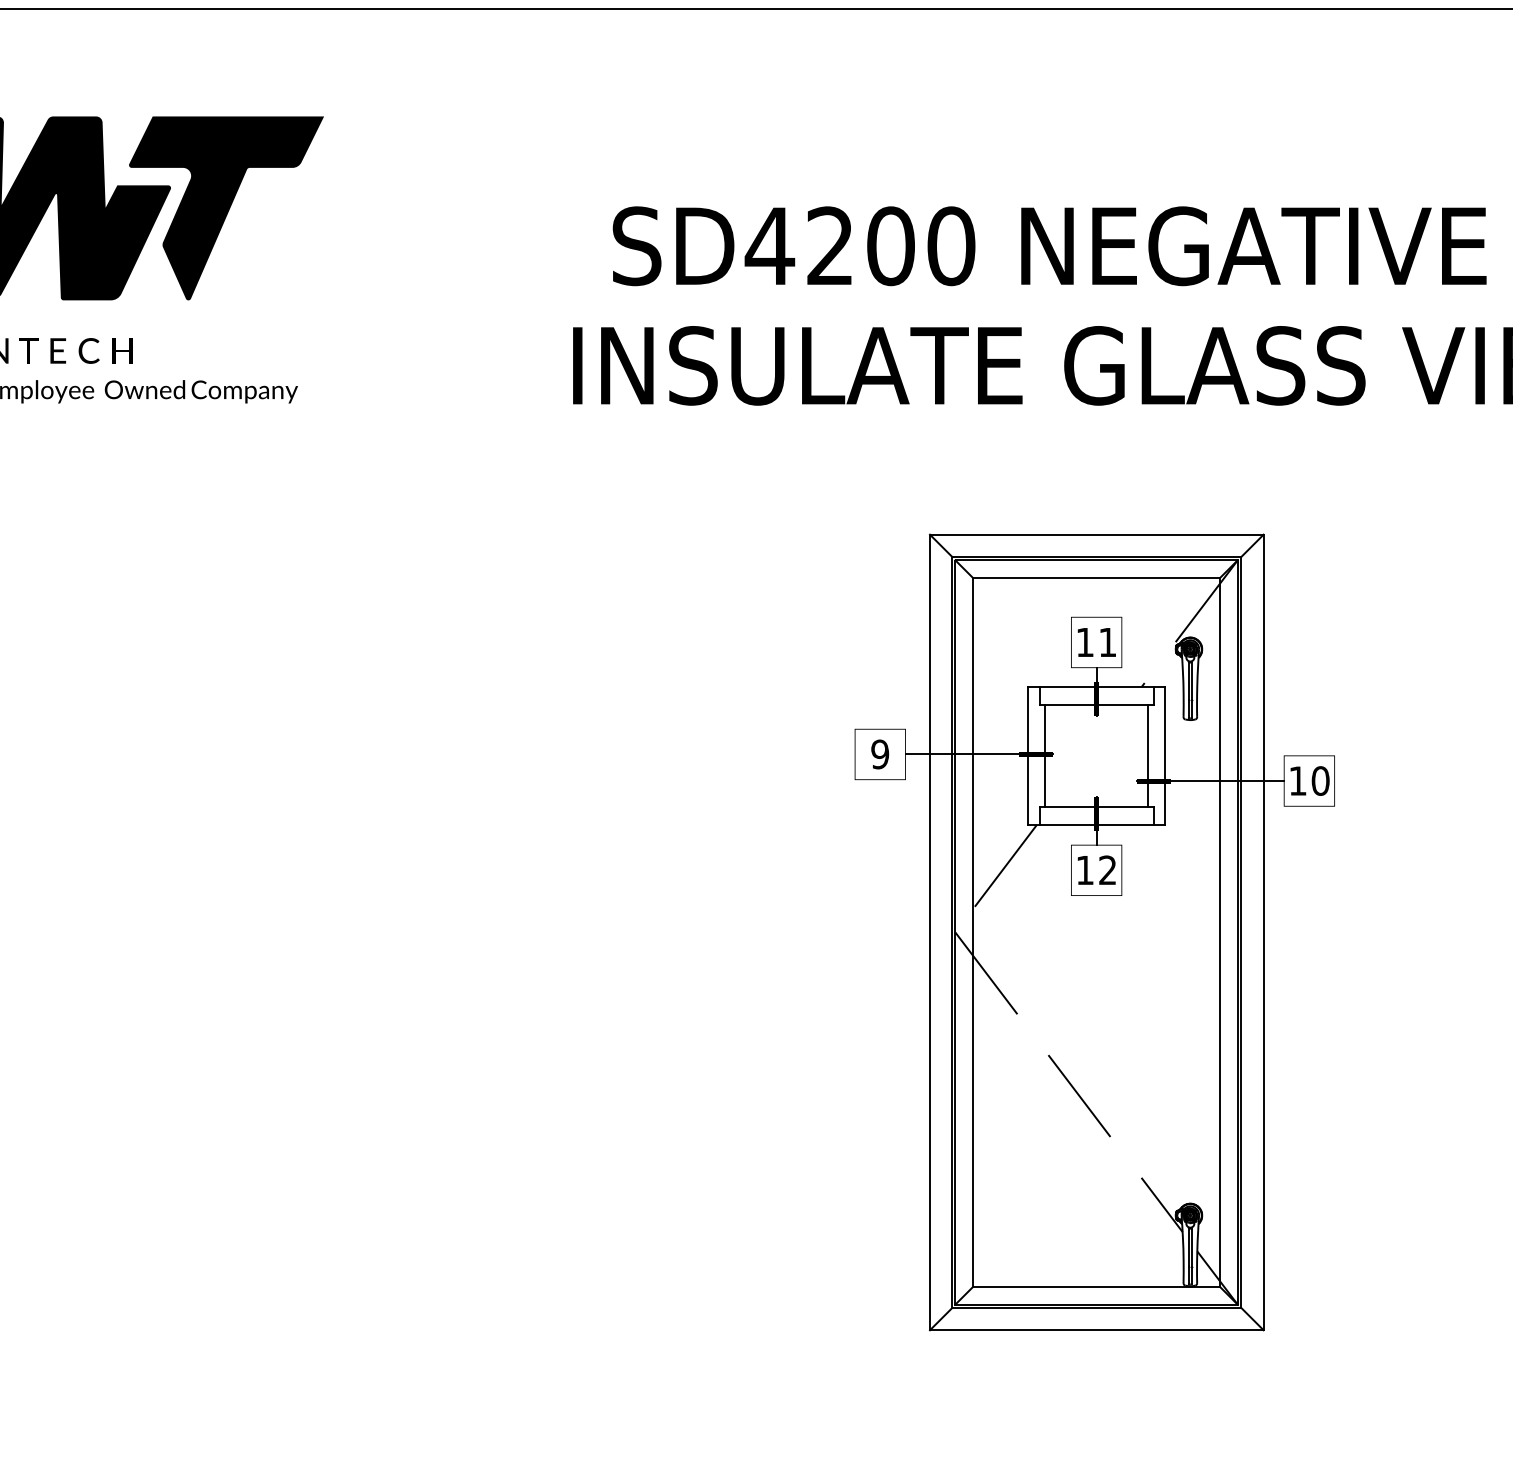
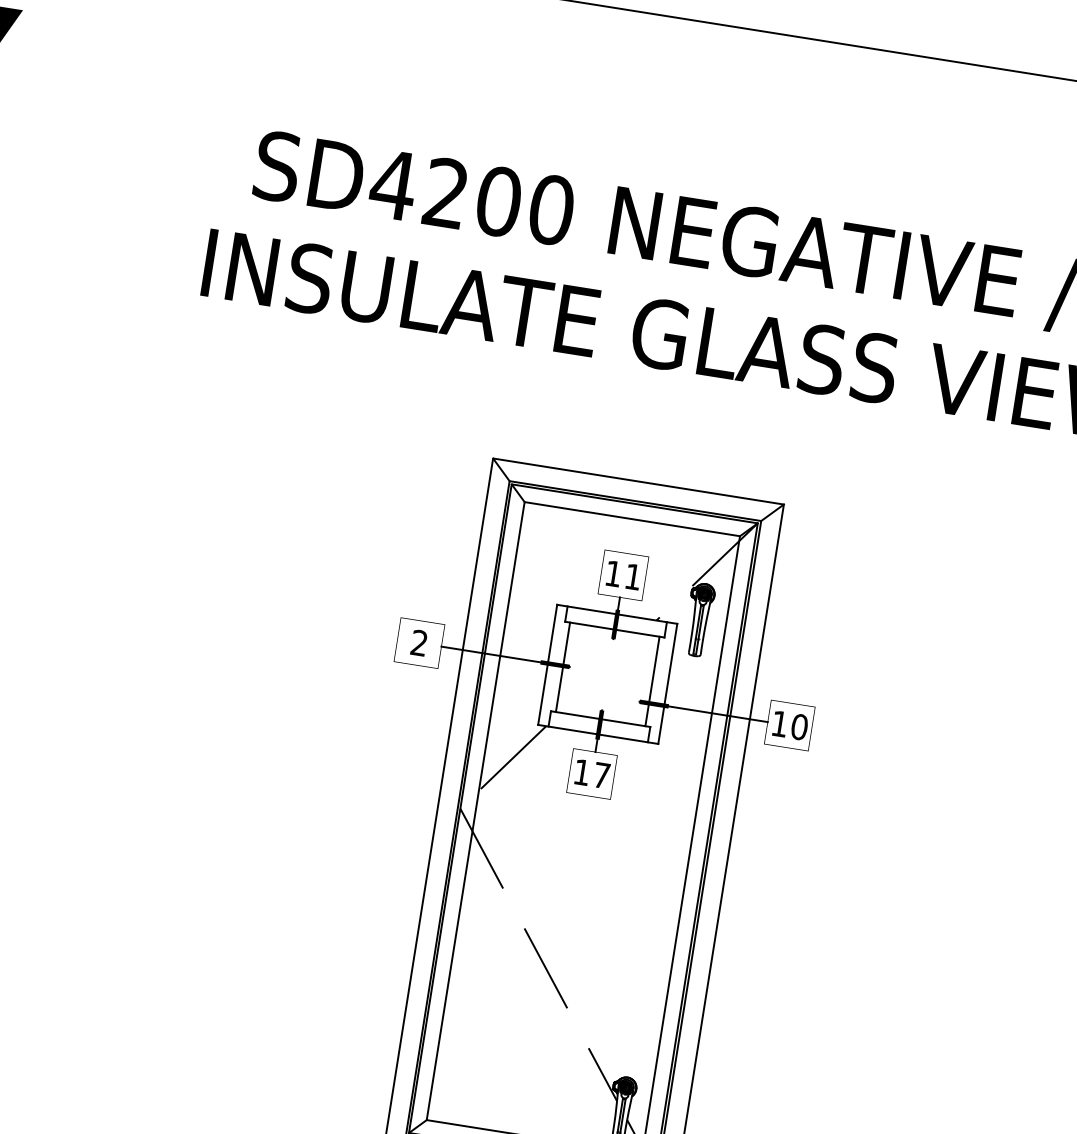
text: (880, 754) -> (419, 643), 9 -> 2
text: (1107, 869) -> (601, 774), 12 -> 17

